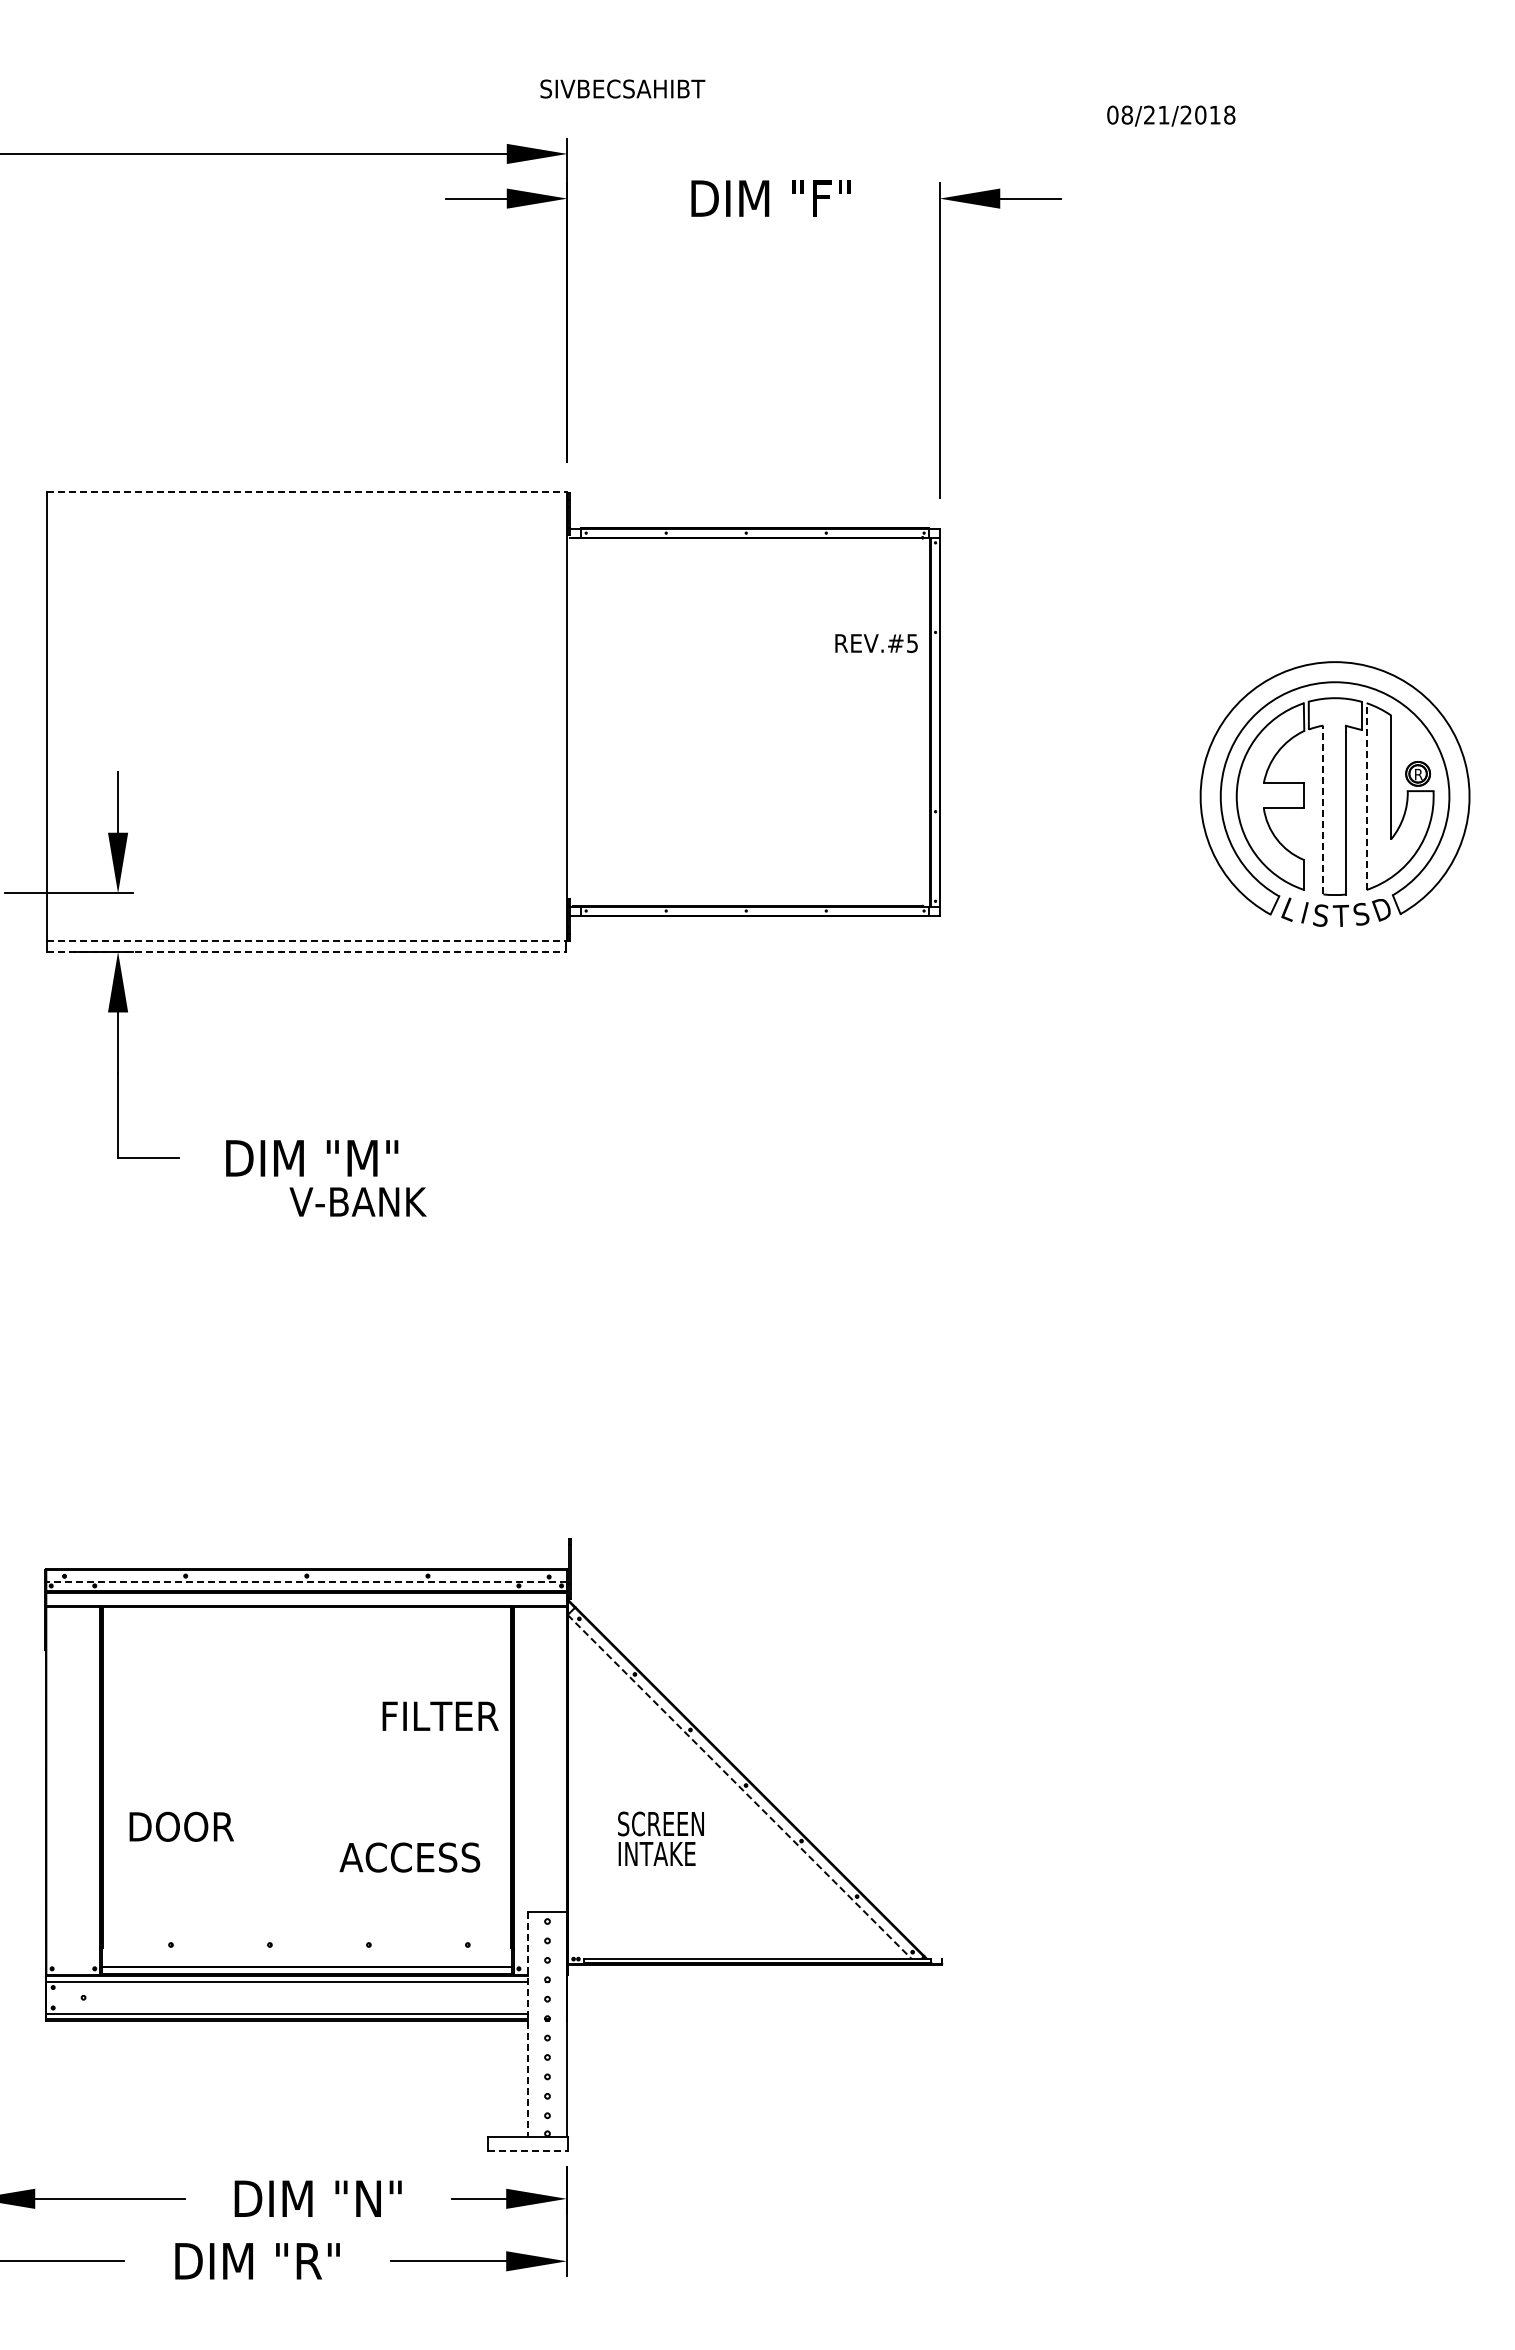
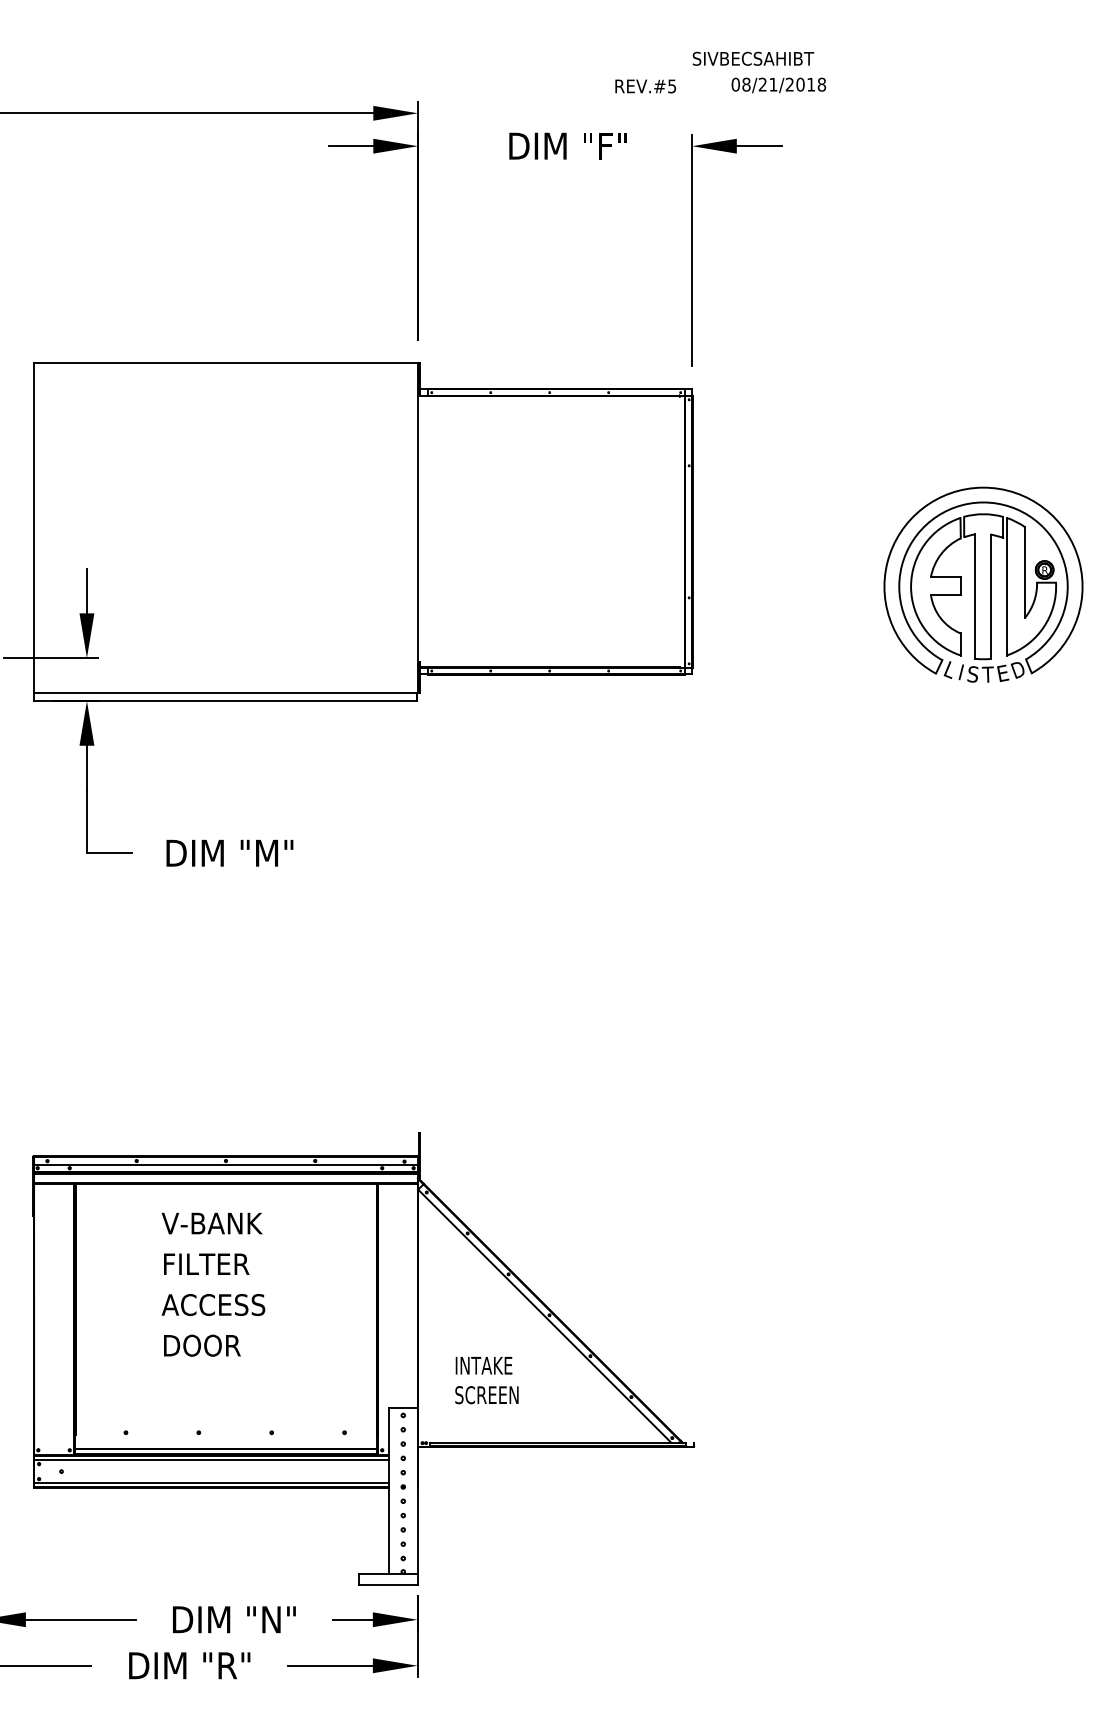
text: (622, 88) -> (753, 58), moved
text: (1171, 115) -> (779, 84), moved
line: (307, 492) -> (226, 362), dashed -> solid
text: (876, 643) -> (645, 86), moved
line: (1366, 796) -> (1006, 586), dashed -> solid
line: (1323, 809) -> (974, 596), dashed -> solid
text: (1361, 913) -> (1002, 672), S -> E
line: (307, 941) -> (226, 693), dashed -> solid
line: (306, 951) -> (225, 700), dashed -> solid
text: (357, 1201) -> (211, 1223), moved
line: (306, 1582) -> (225, 1165), dashed -> solid
text: (440, 1715) -> (206, 1263), moved
line: (739, 1787) -> (544, 1316), dashed -> solid
text: (660, 1823) -> (486, 1394), moved
text: (181, 1826) -> (202, 1345), moved
text: (409, 1857) -> (213, 1304), moved
line: (528, 2024) -> (389, 1491), dashed -> solid
line: (528, 2151) -> (389, 1584), dashed -> solid

